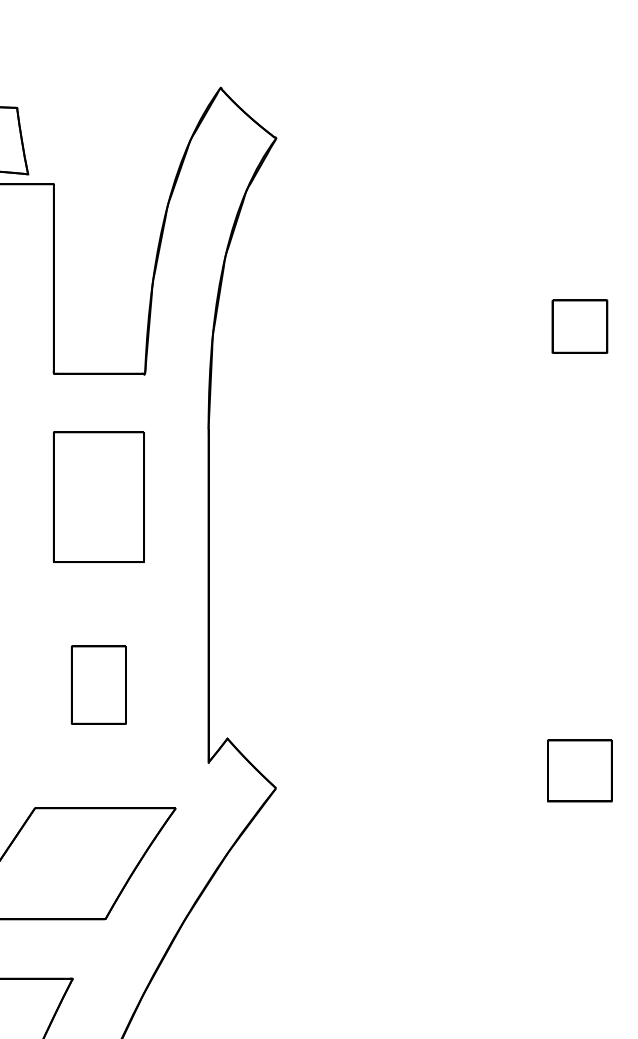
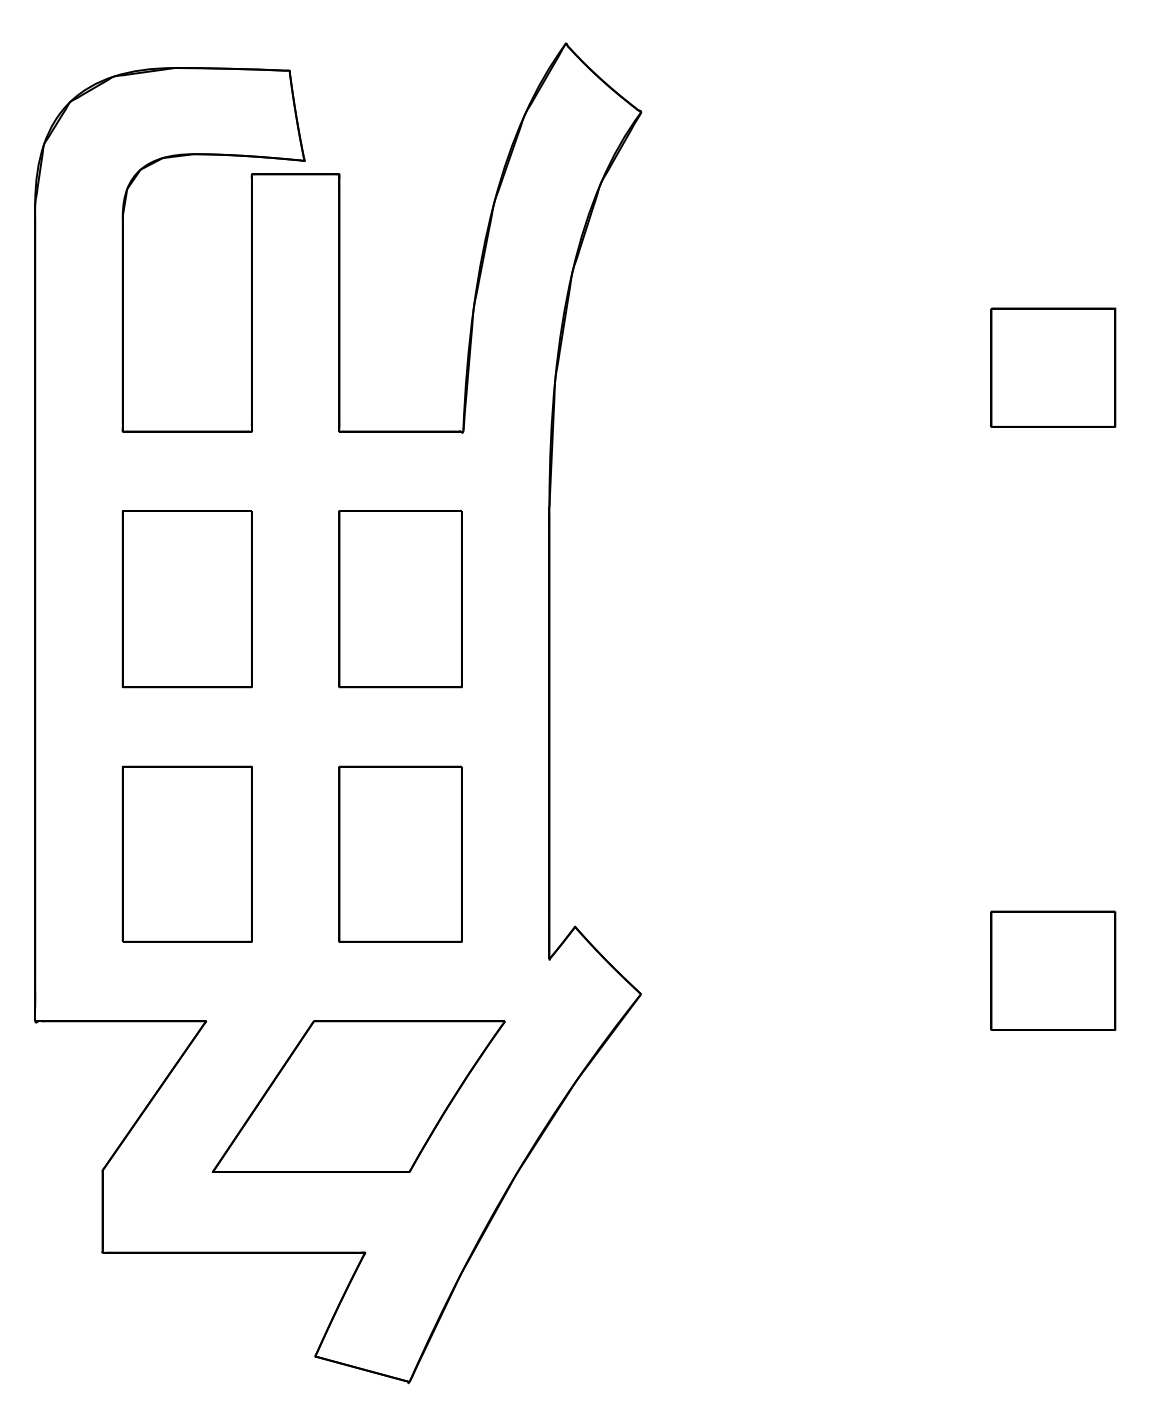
part: (579, 326) -> (1053, 367), size x1.67
part: (98, 684) -> (400, 853), size x1.67
part: (579, 770) -> (1053, 970), size x1.43

